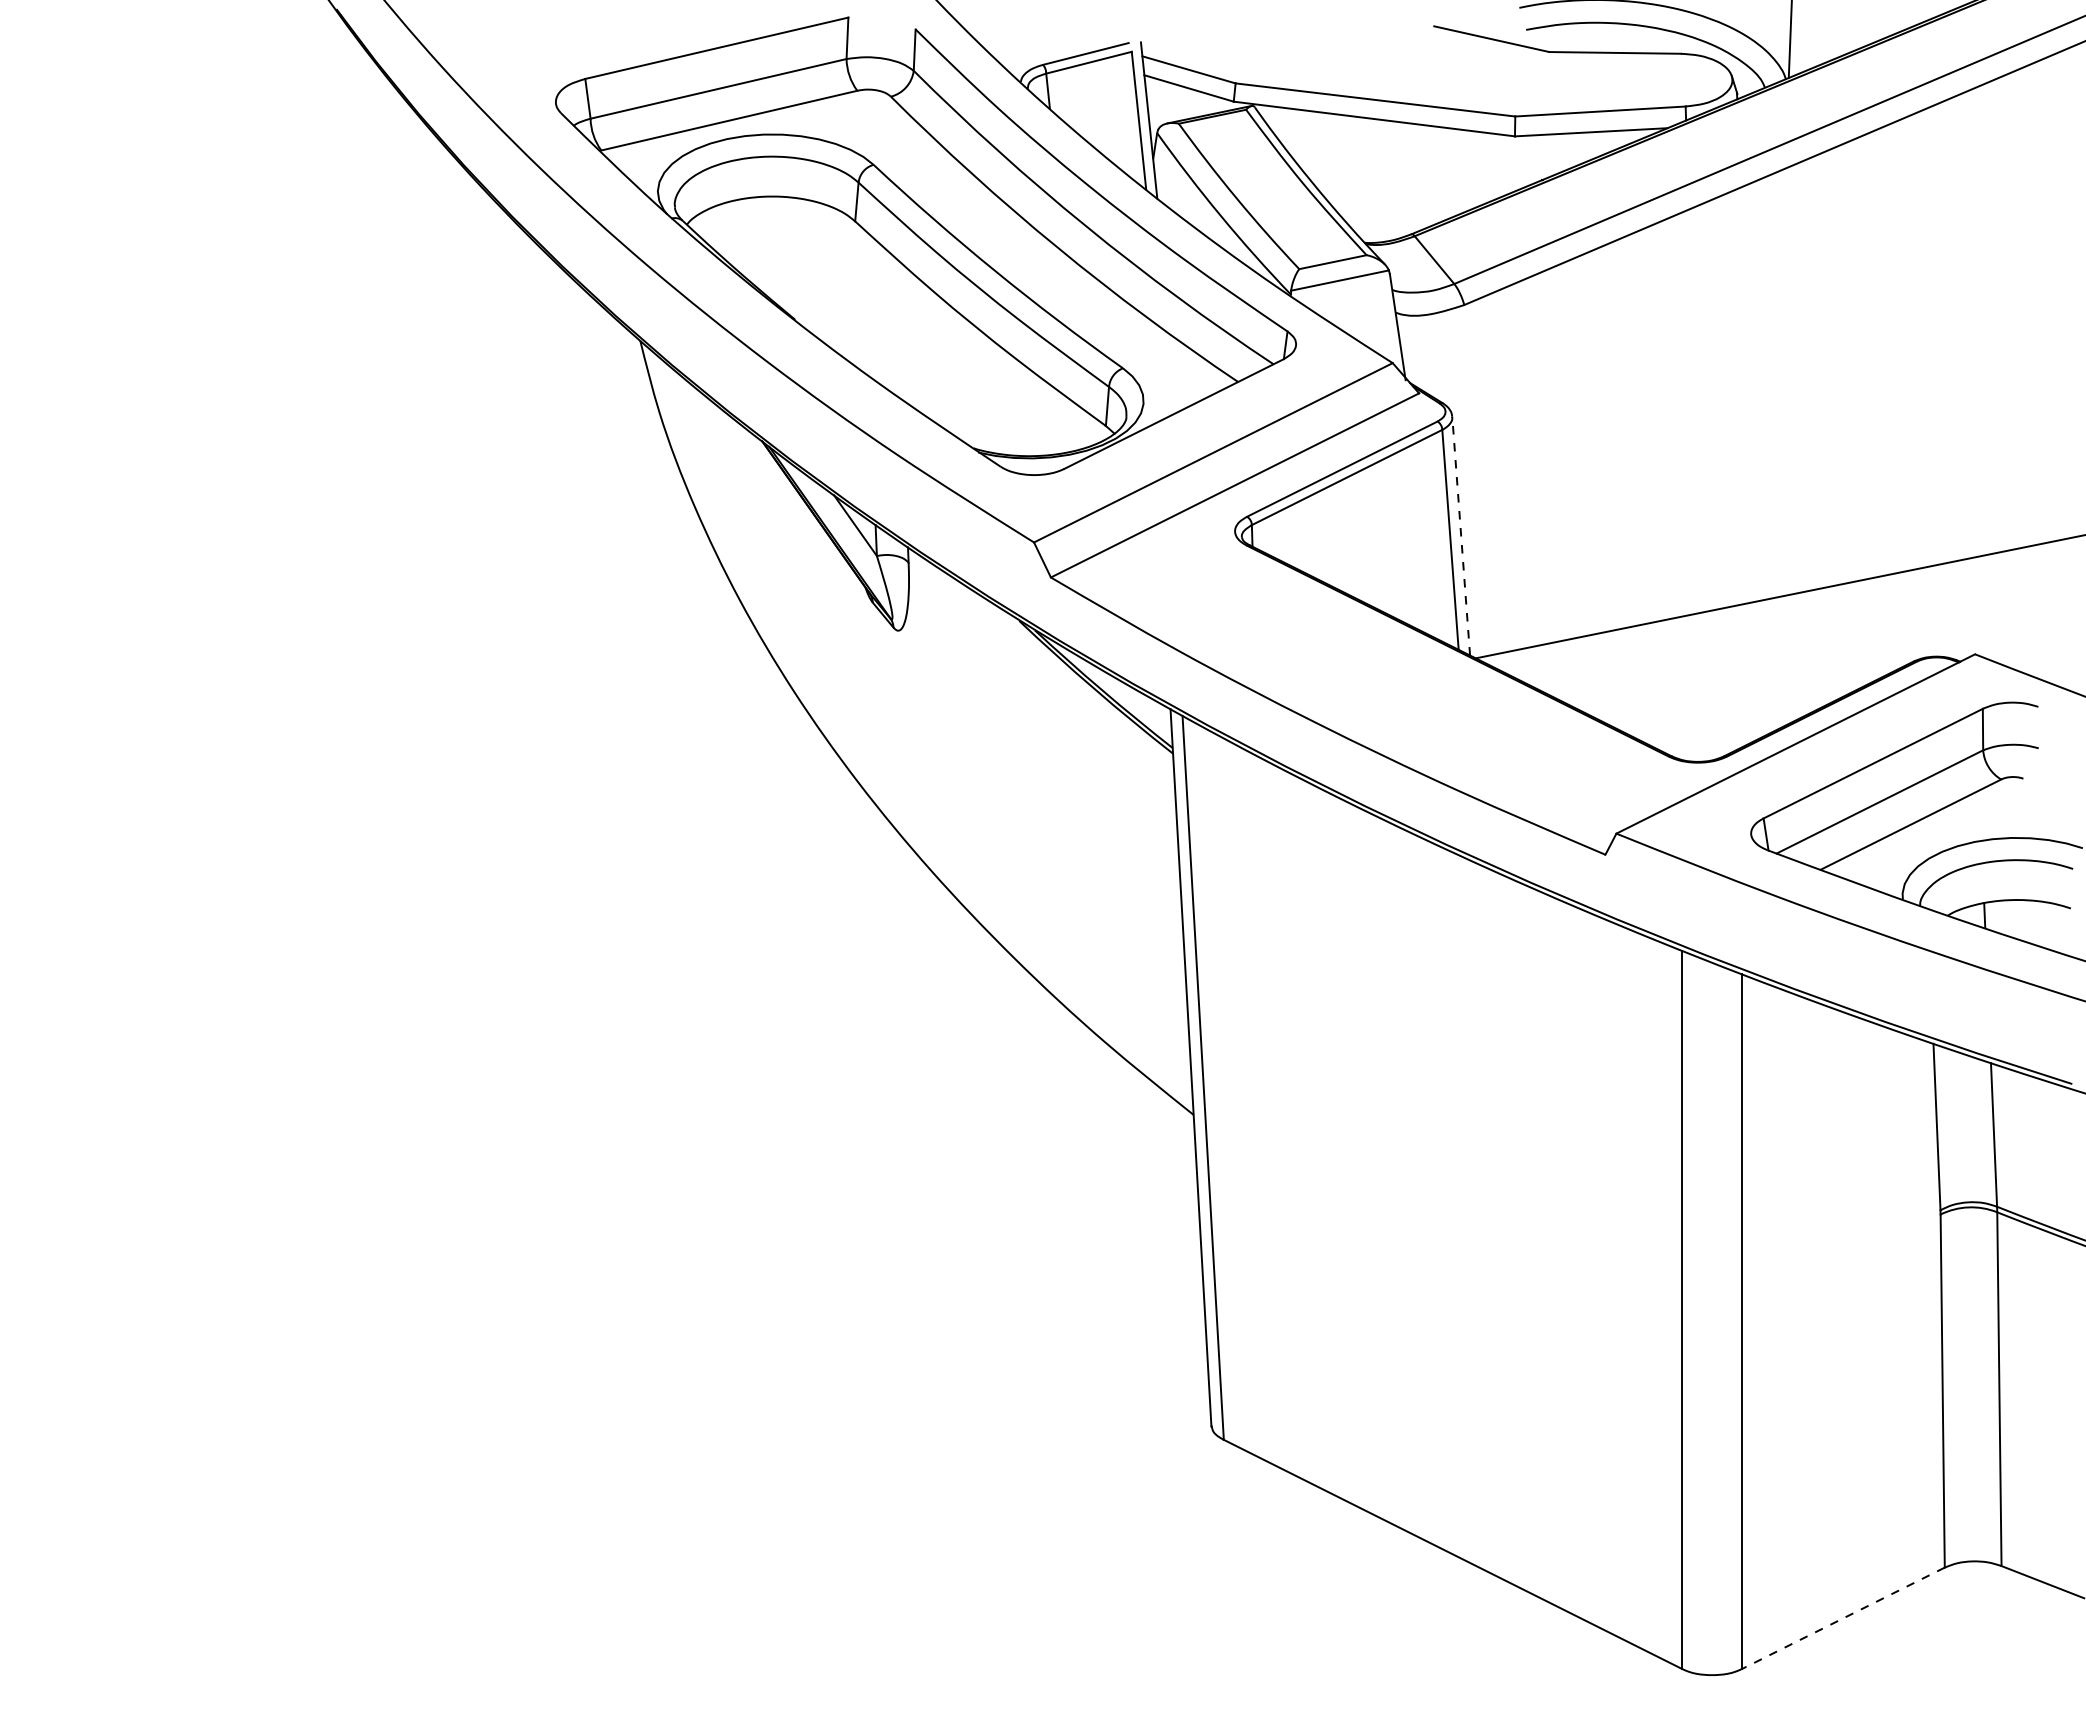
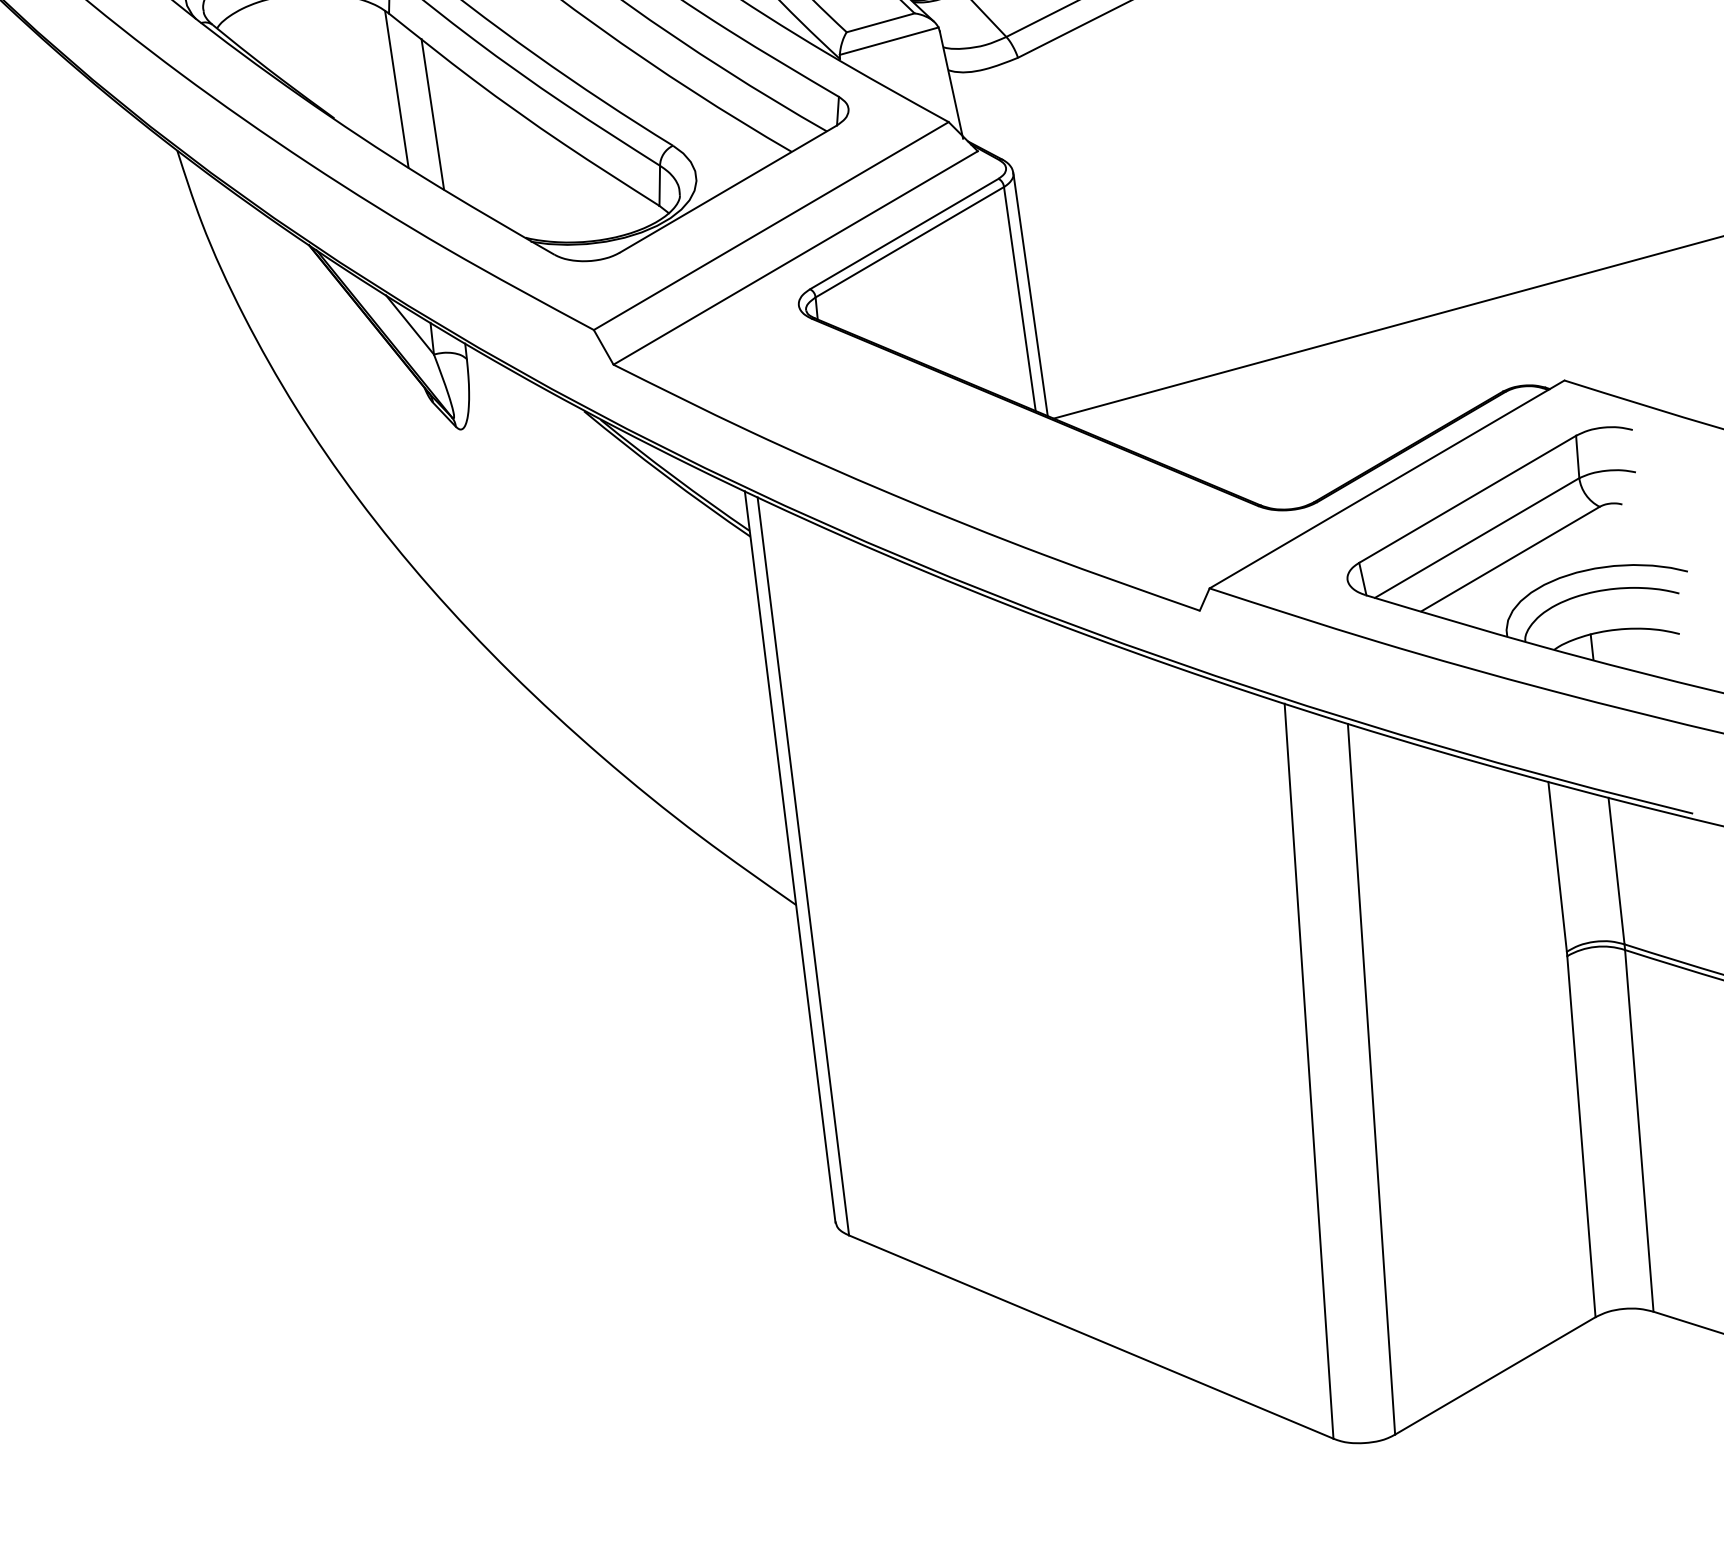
line: (857, 295) -> (396, 89), added
line: (891, 322) -> (433, 114), added
line: (1461, 536) -> (1030, 294), dashed -> solid
line: (1843, 1618) -> (1495, 1376), dashed -> solid

